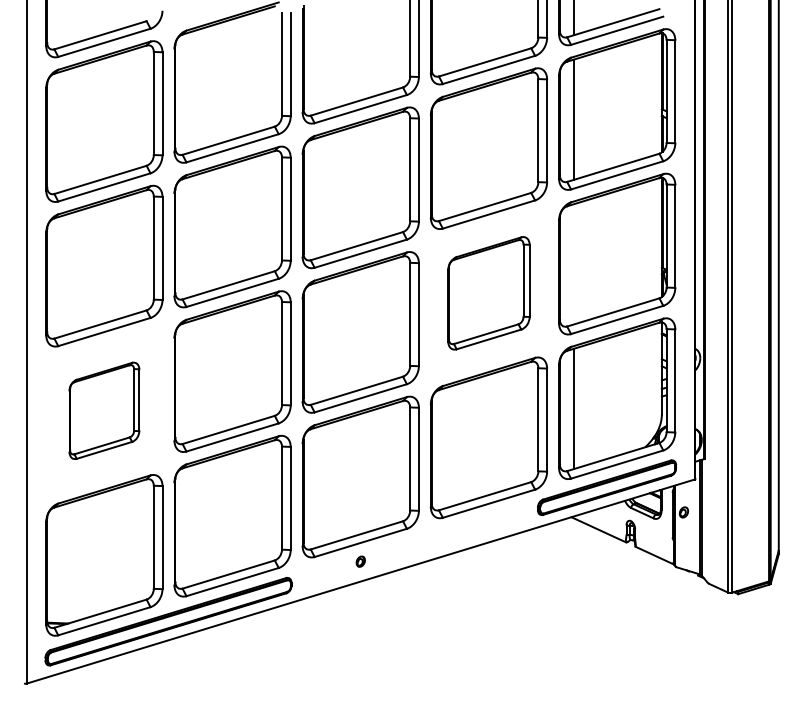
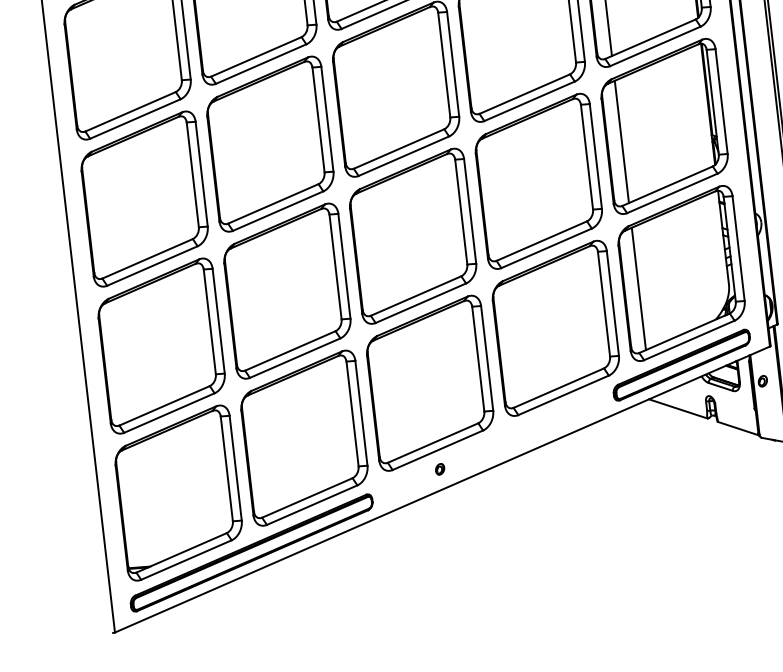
line: (573, 264) -> (621, 142), added
part: (488, 293) -> (538, 181), size x1.43
part: (104, 410) -> (161, 345), size x1.67

